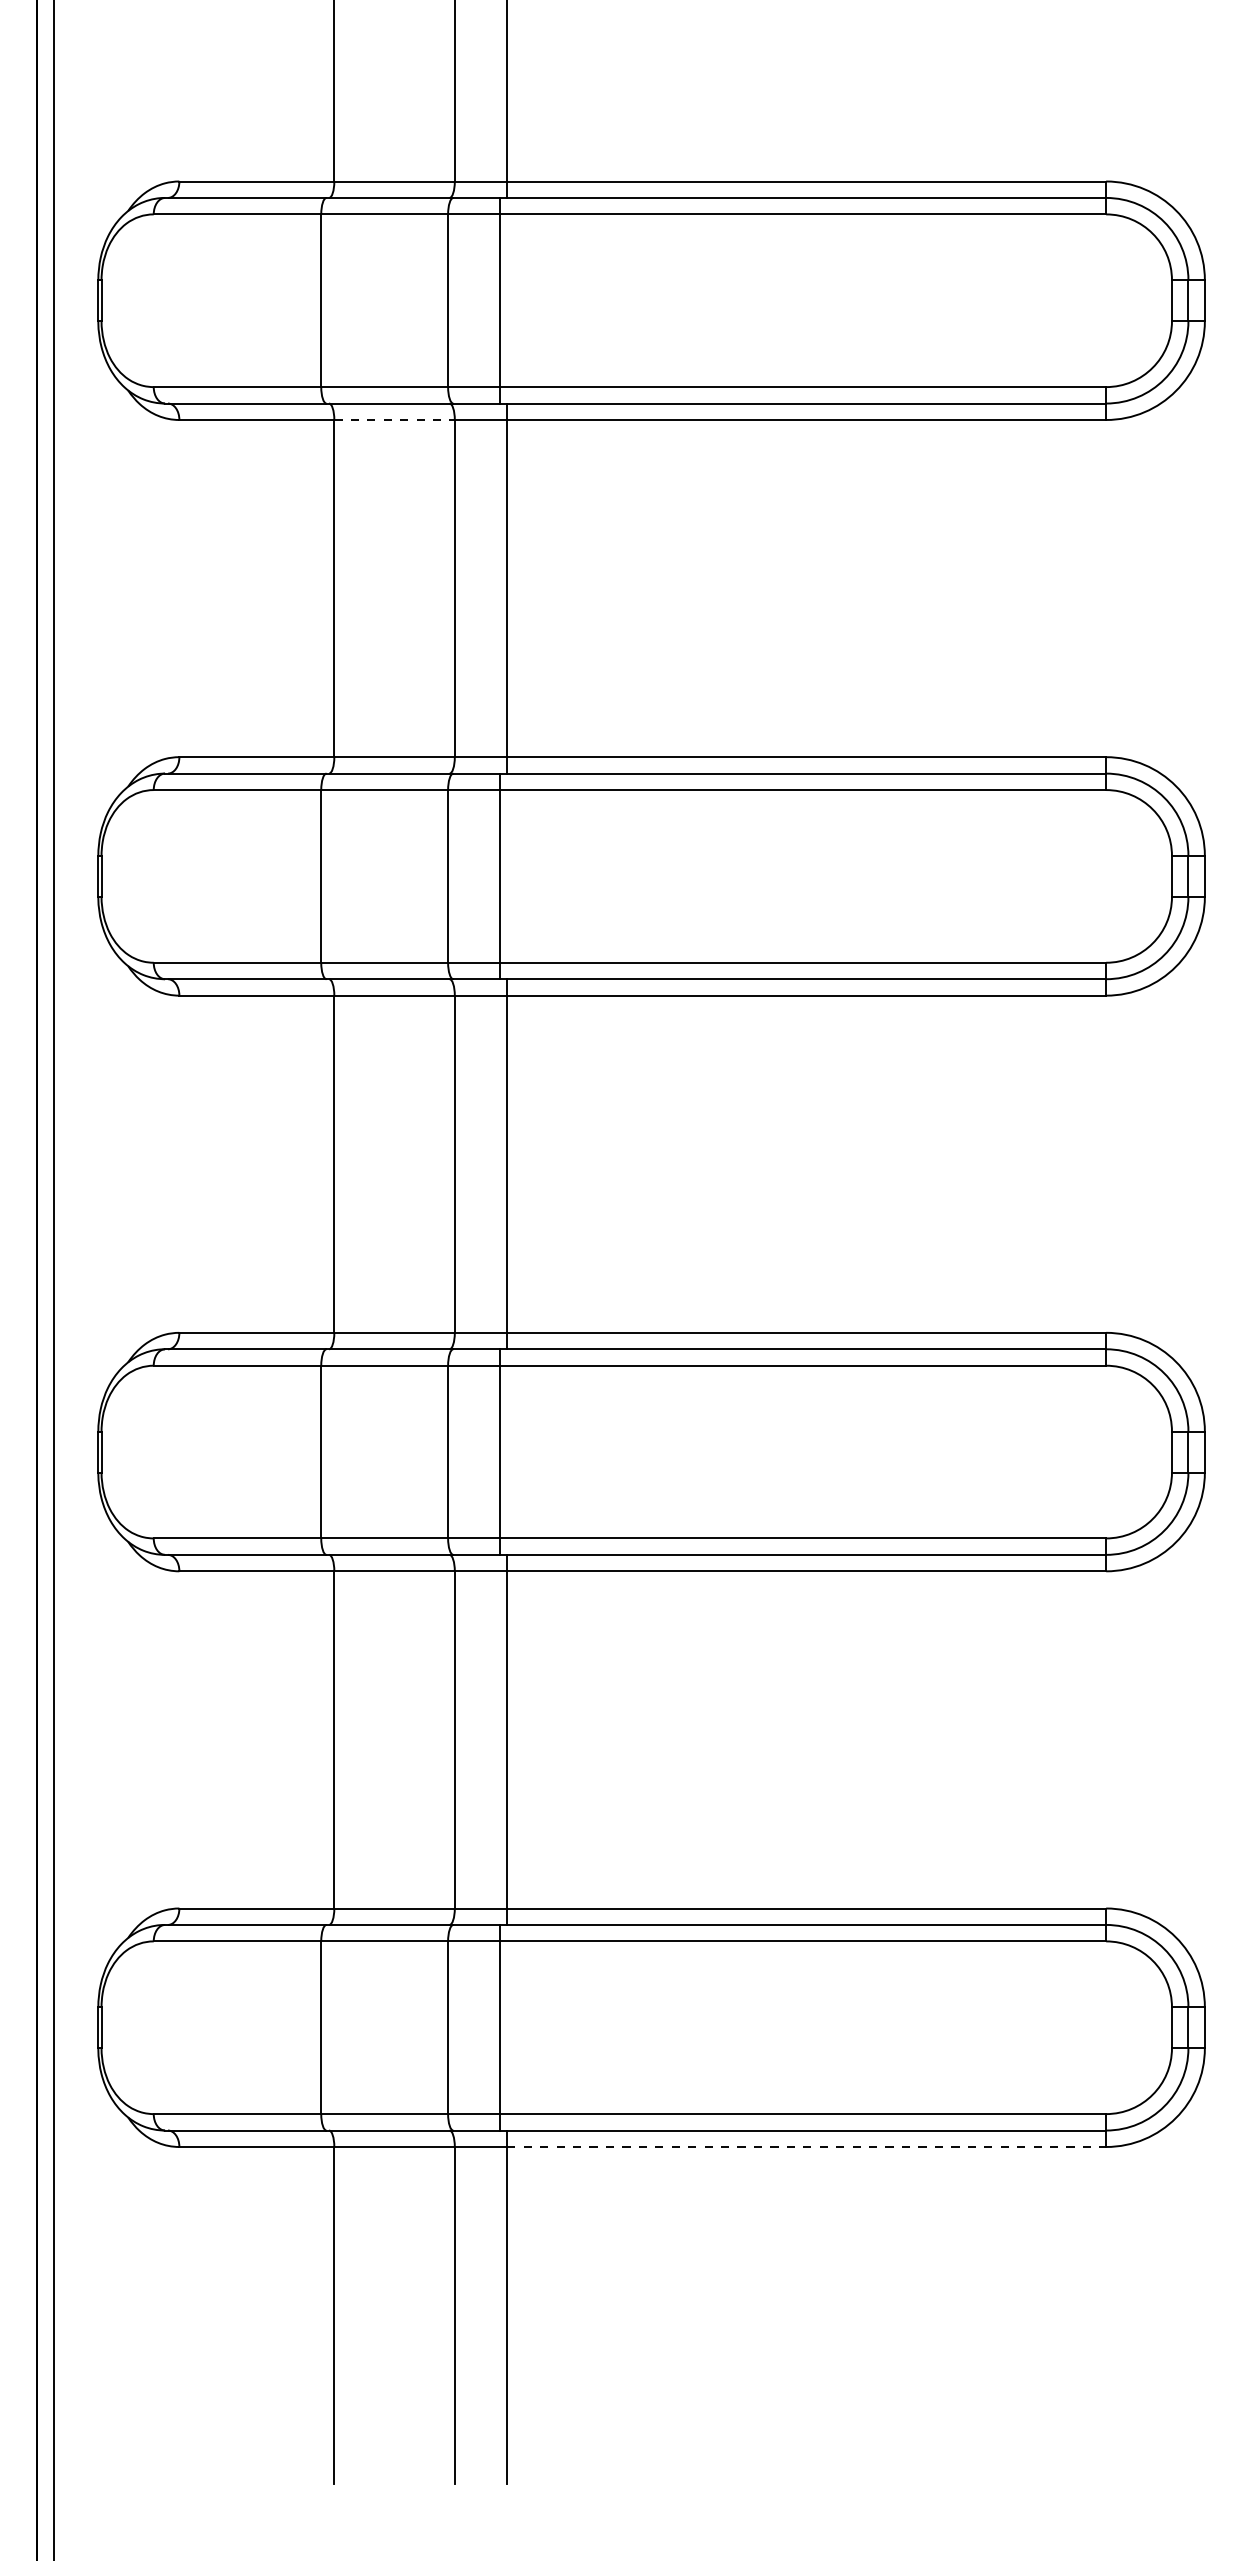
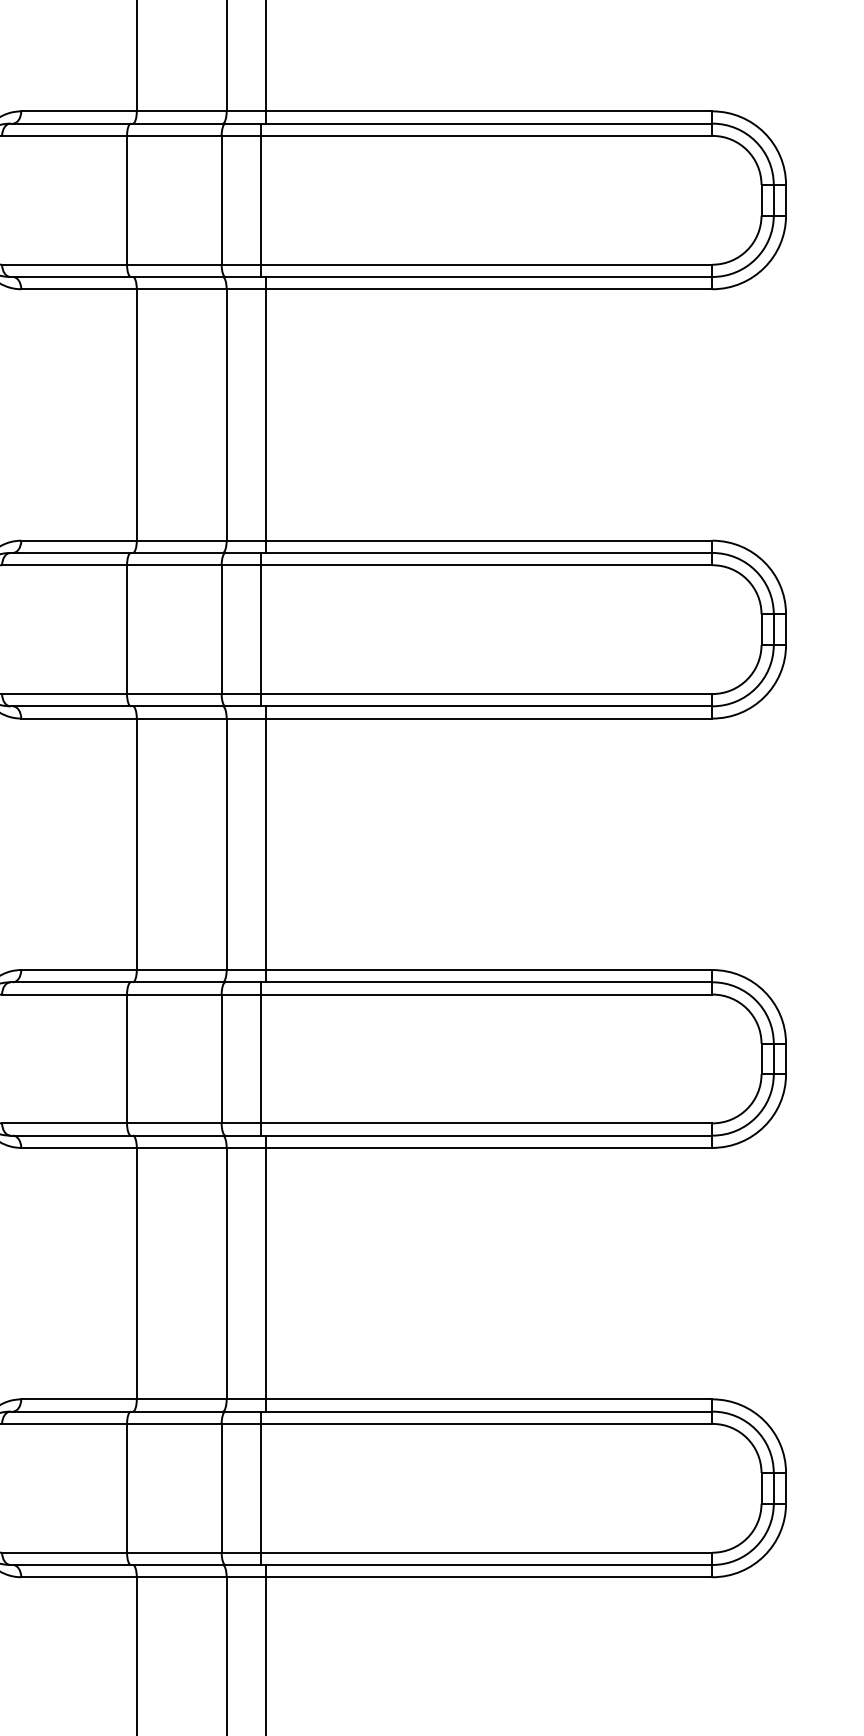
line: (395, 420) -> (182, 289), dashed -> solid
line: (806, 2146) -> (488, 1576), dashed -> solid

